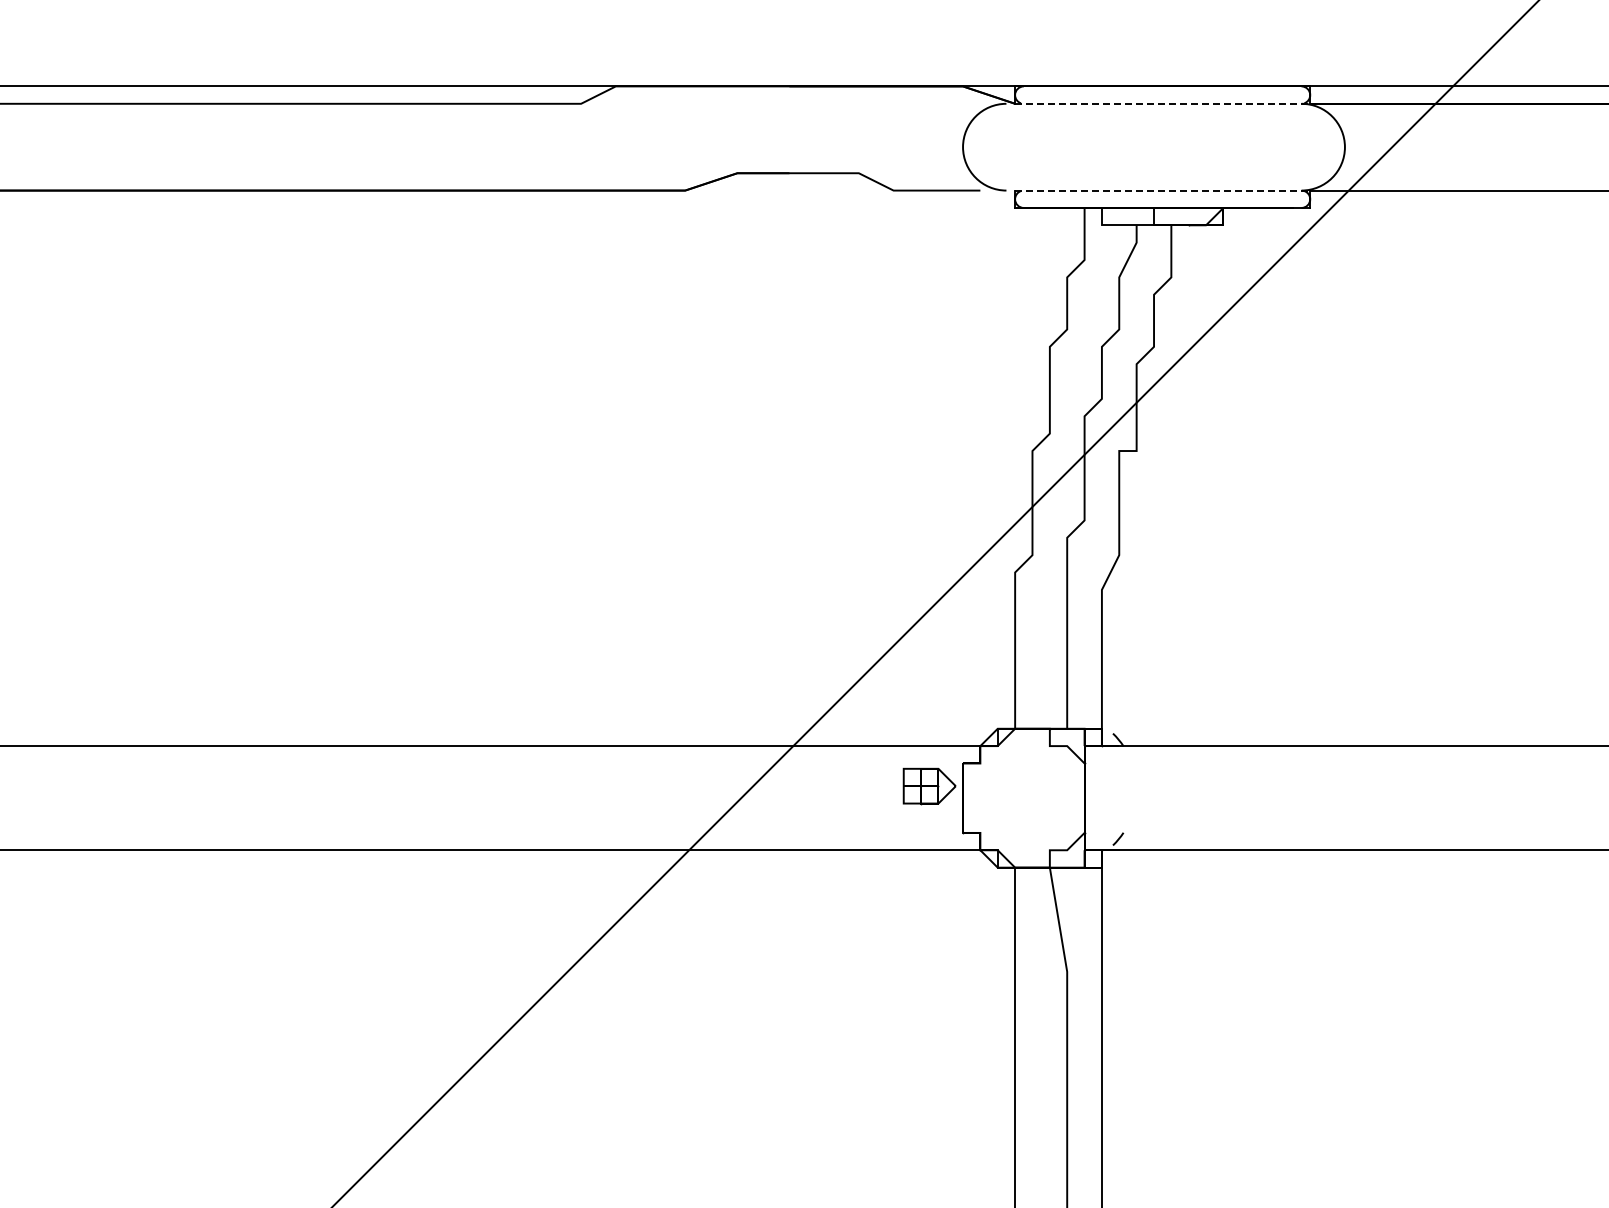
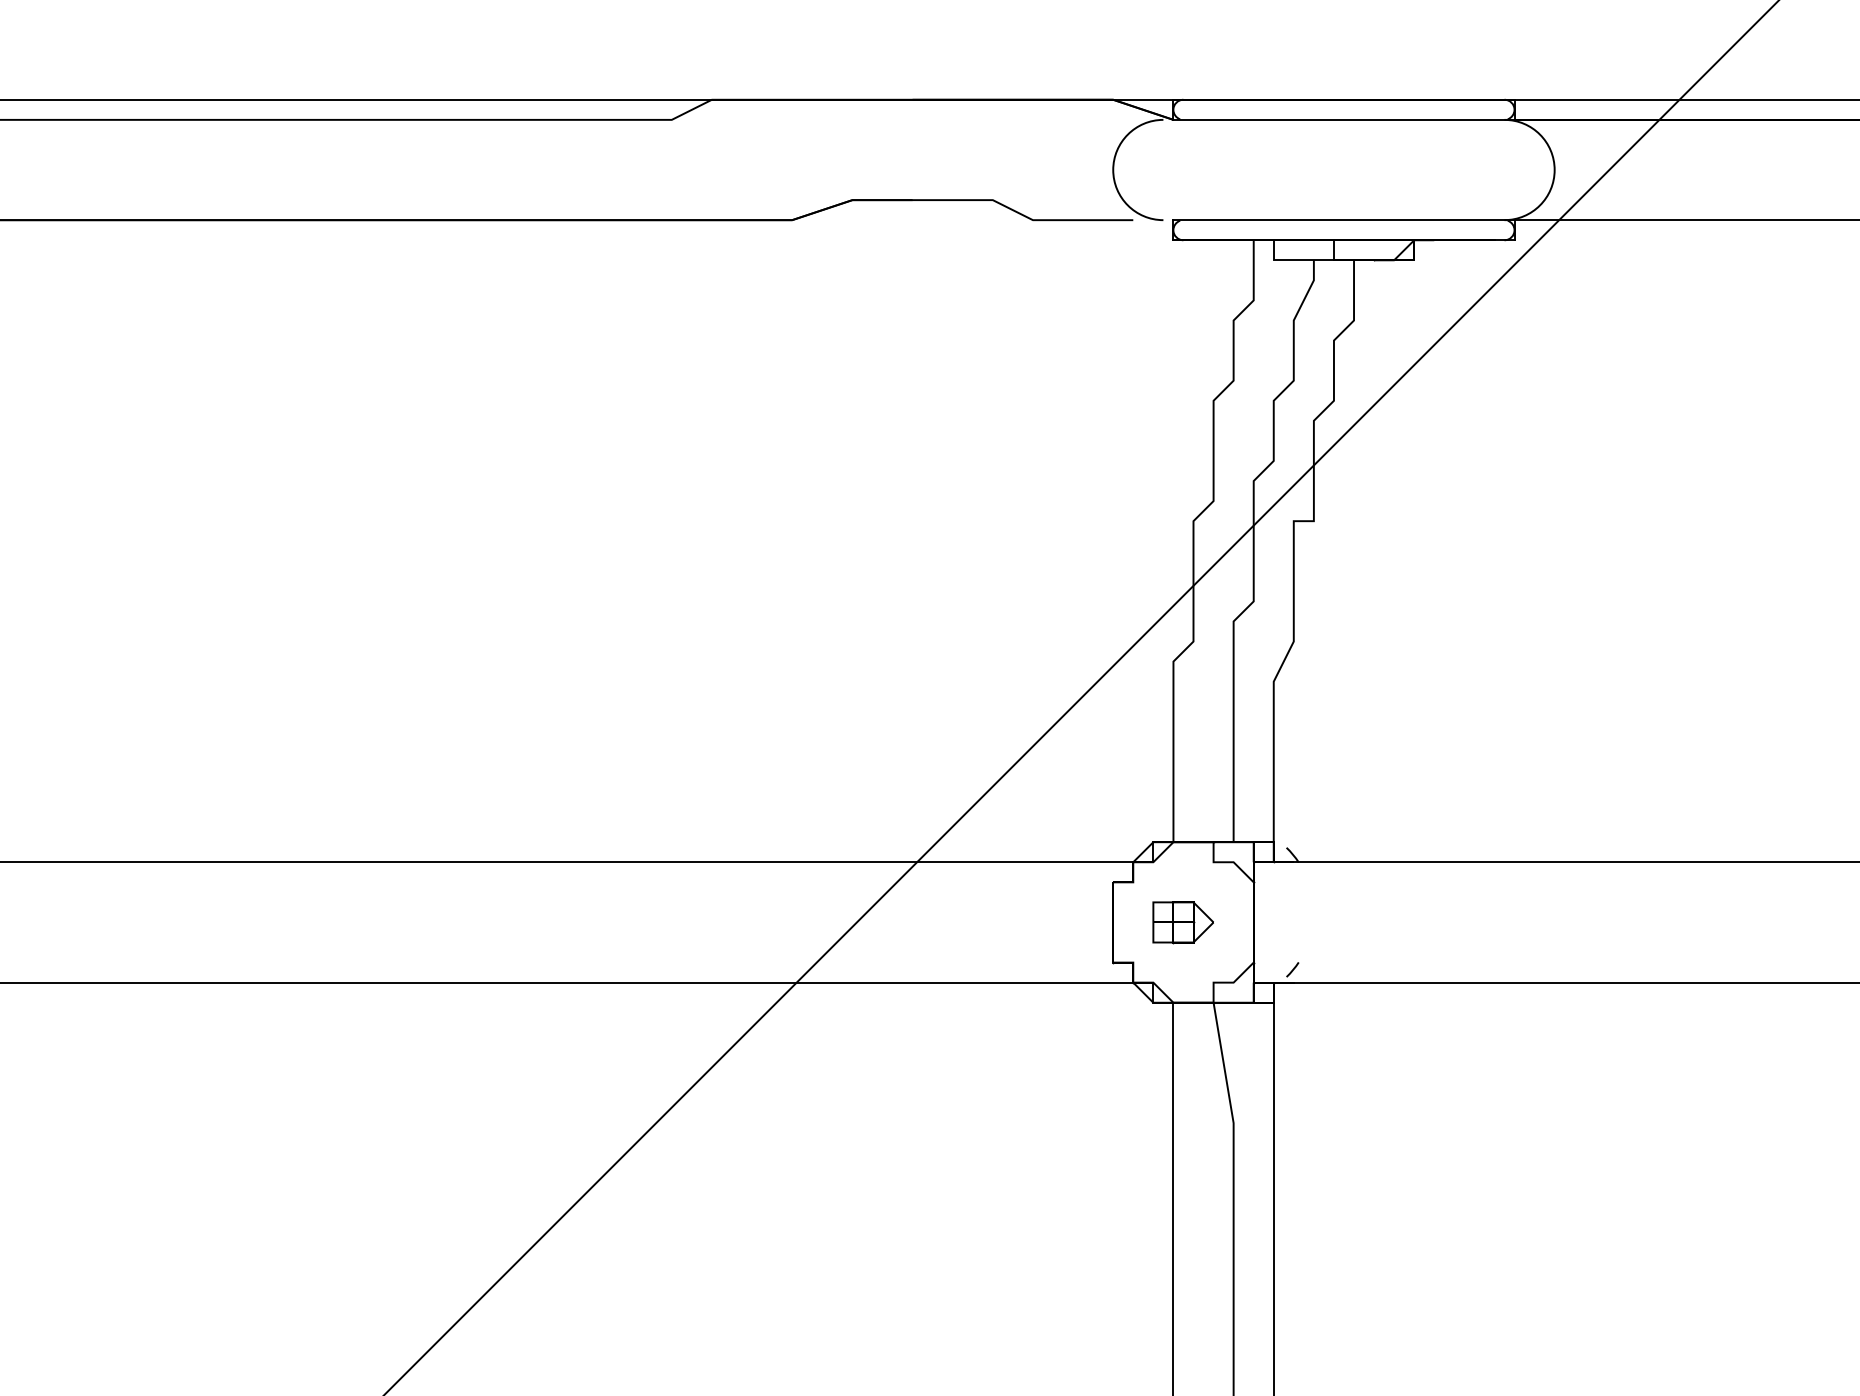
line: (1162, 103) -> (1343, 119), dashed -> solid
line: (1162, 190) -> (1343, 220), dashed -> solid
part: (929, 786) -> (1183, 922), moved

